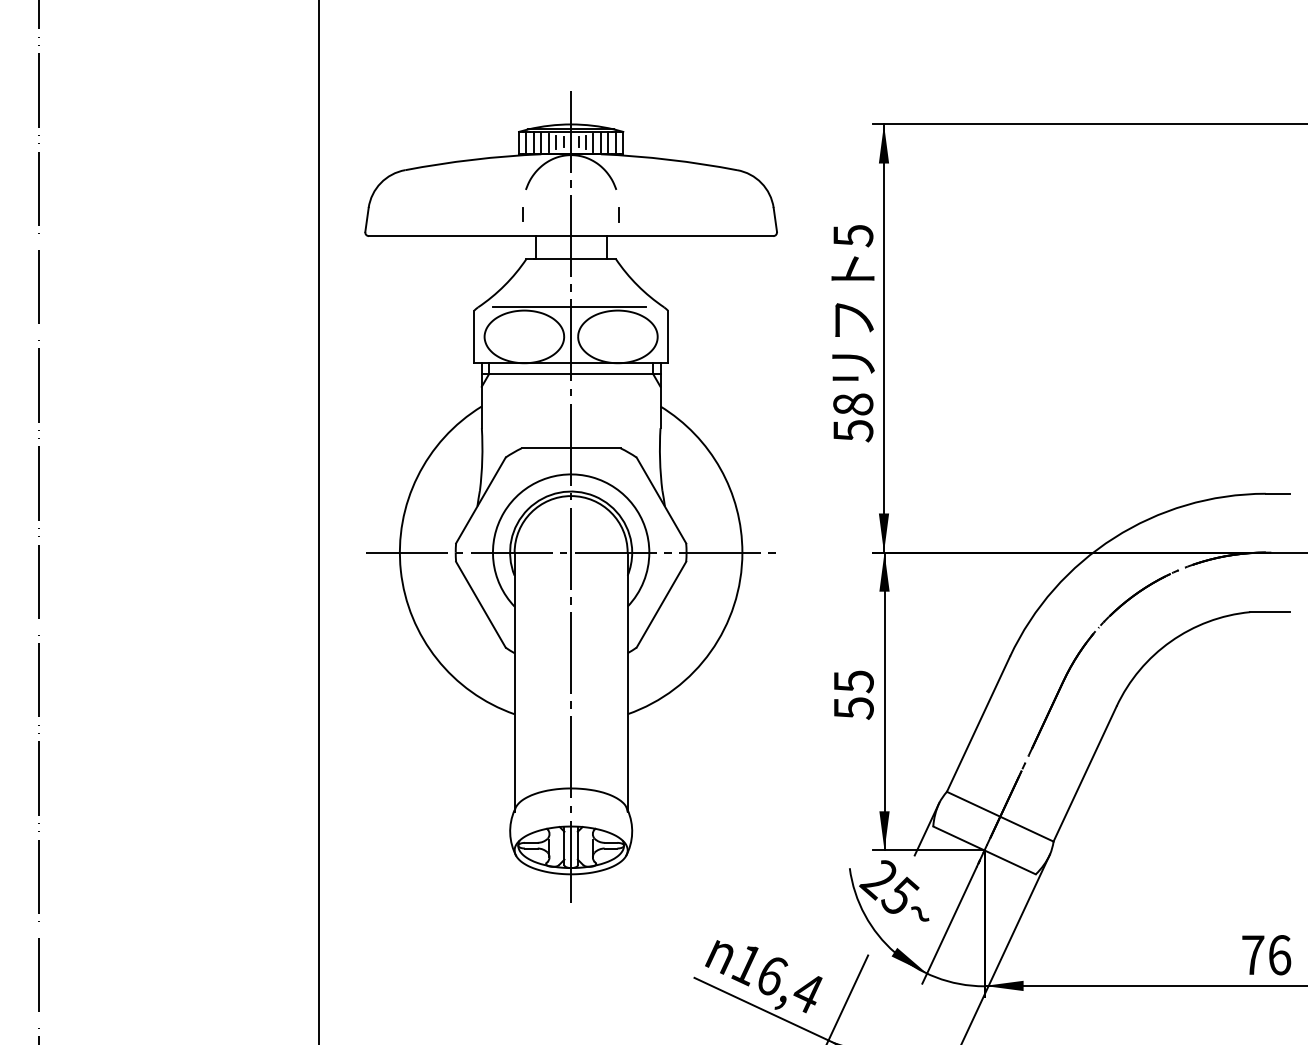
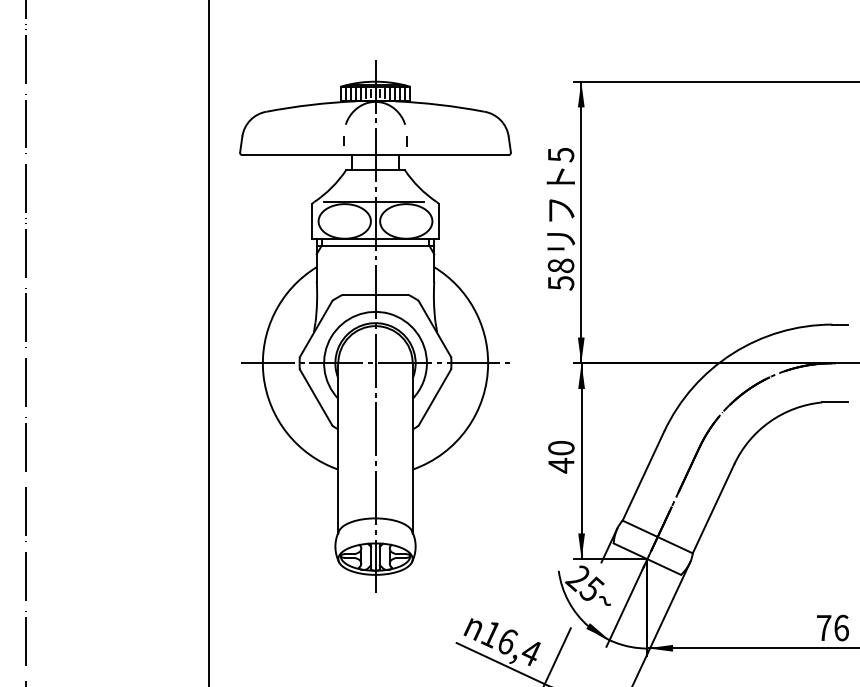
text: (853, 695) -> (561, 457), 55 -> 40

